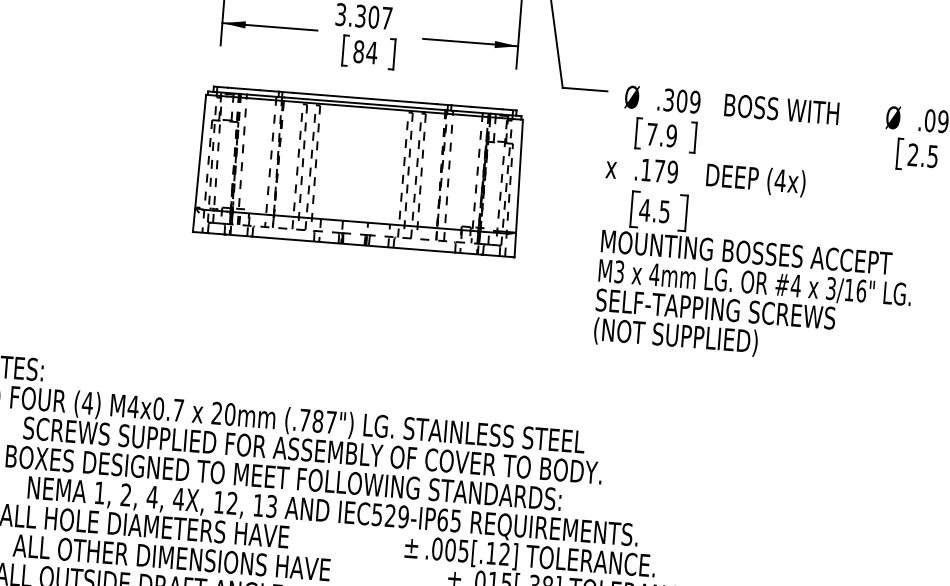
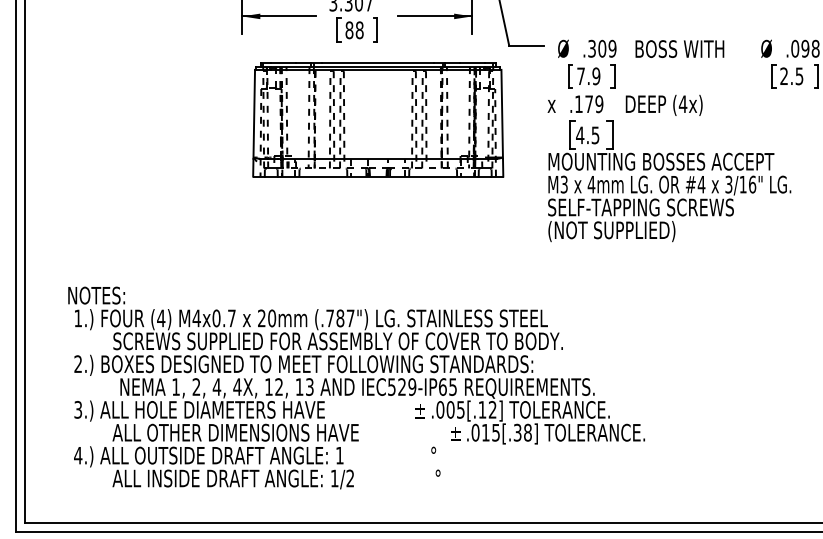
text: (371, 53) -> (359, 30), 84 -> 88
part: (359, 171) -> (378, 119), moved

